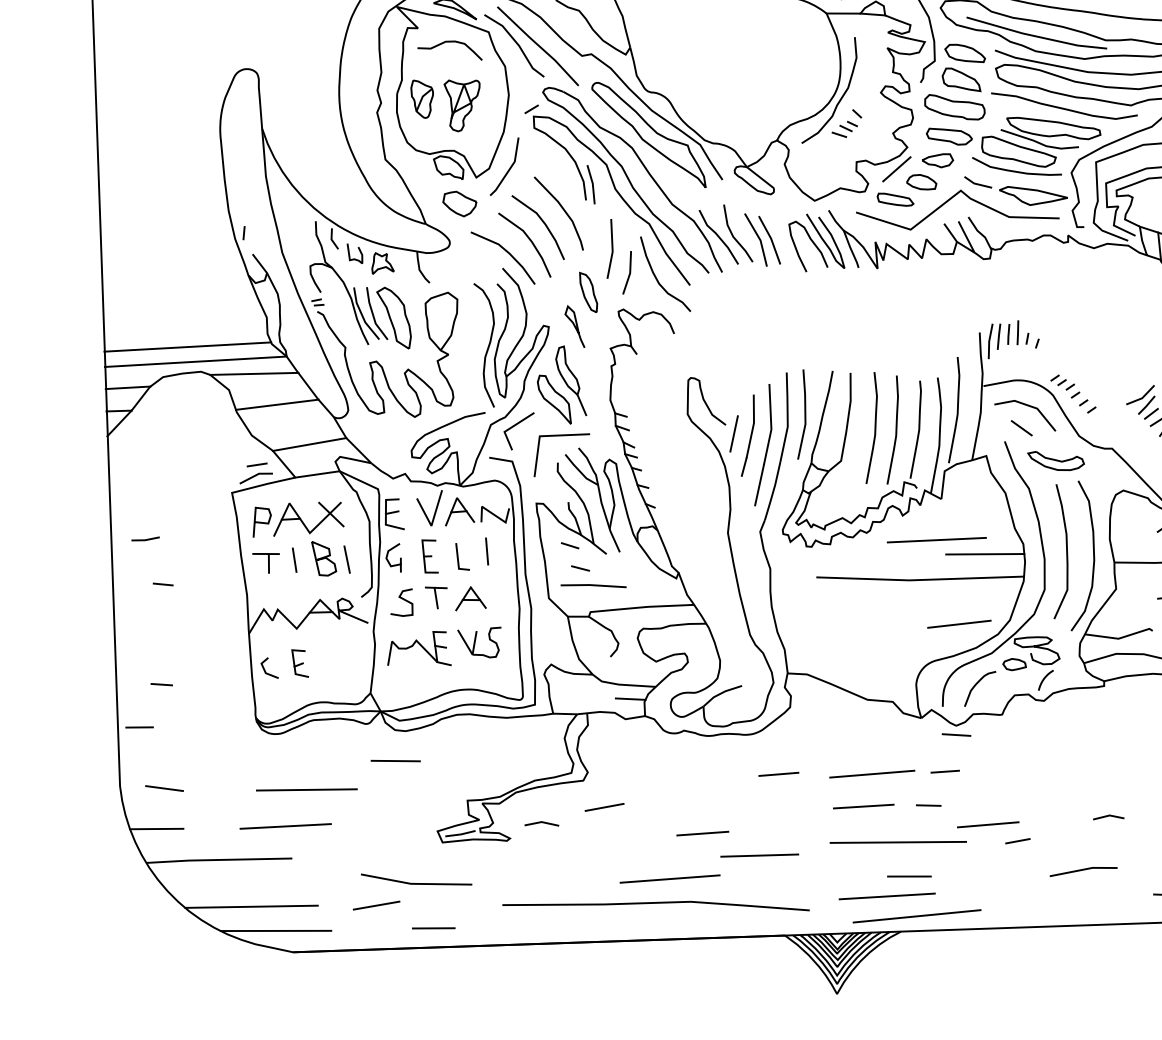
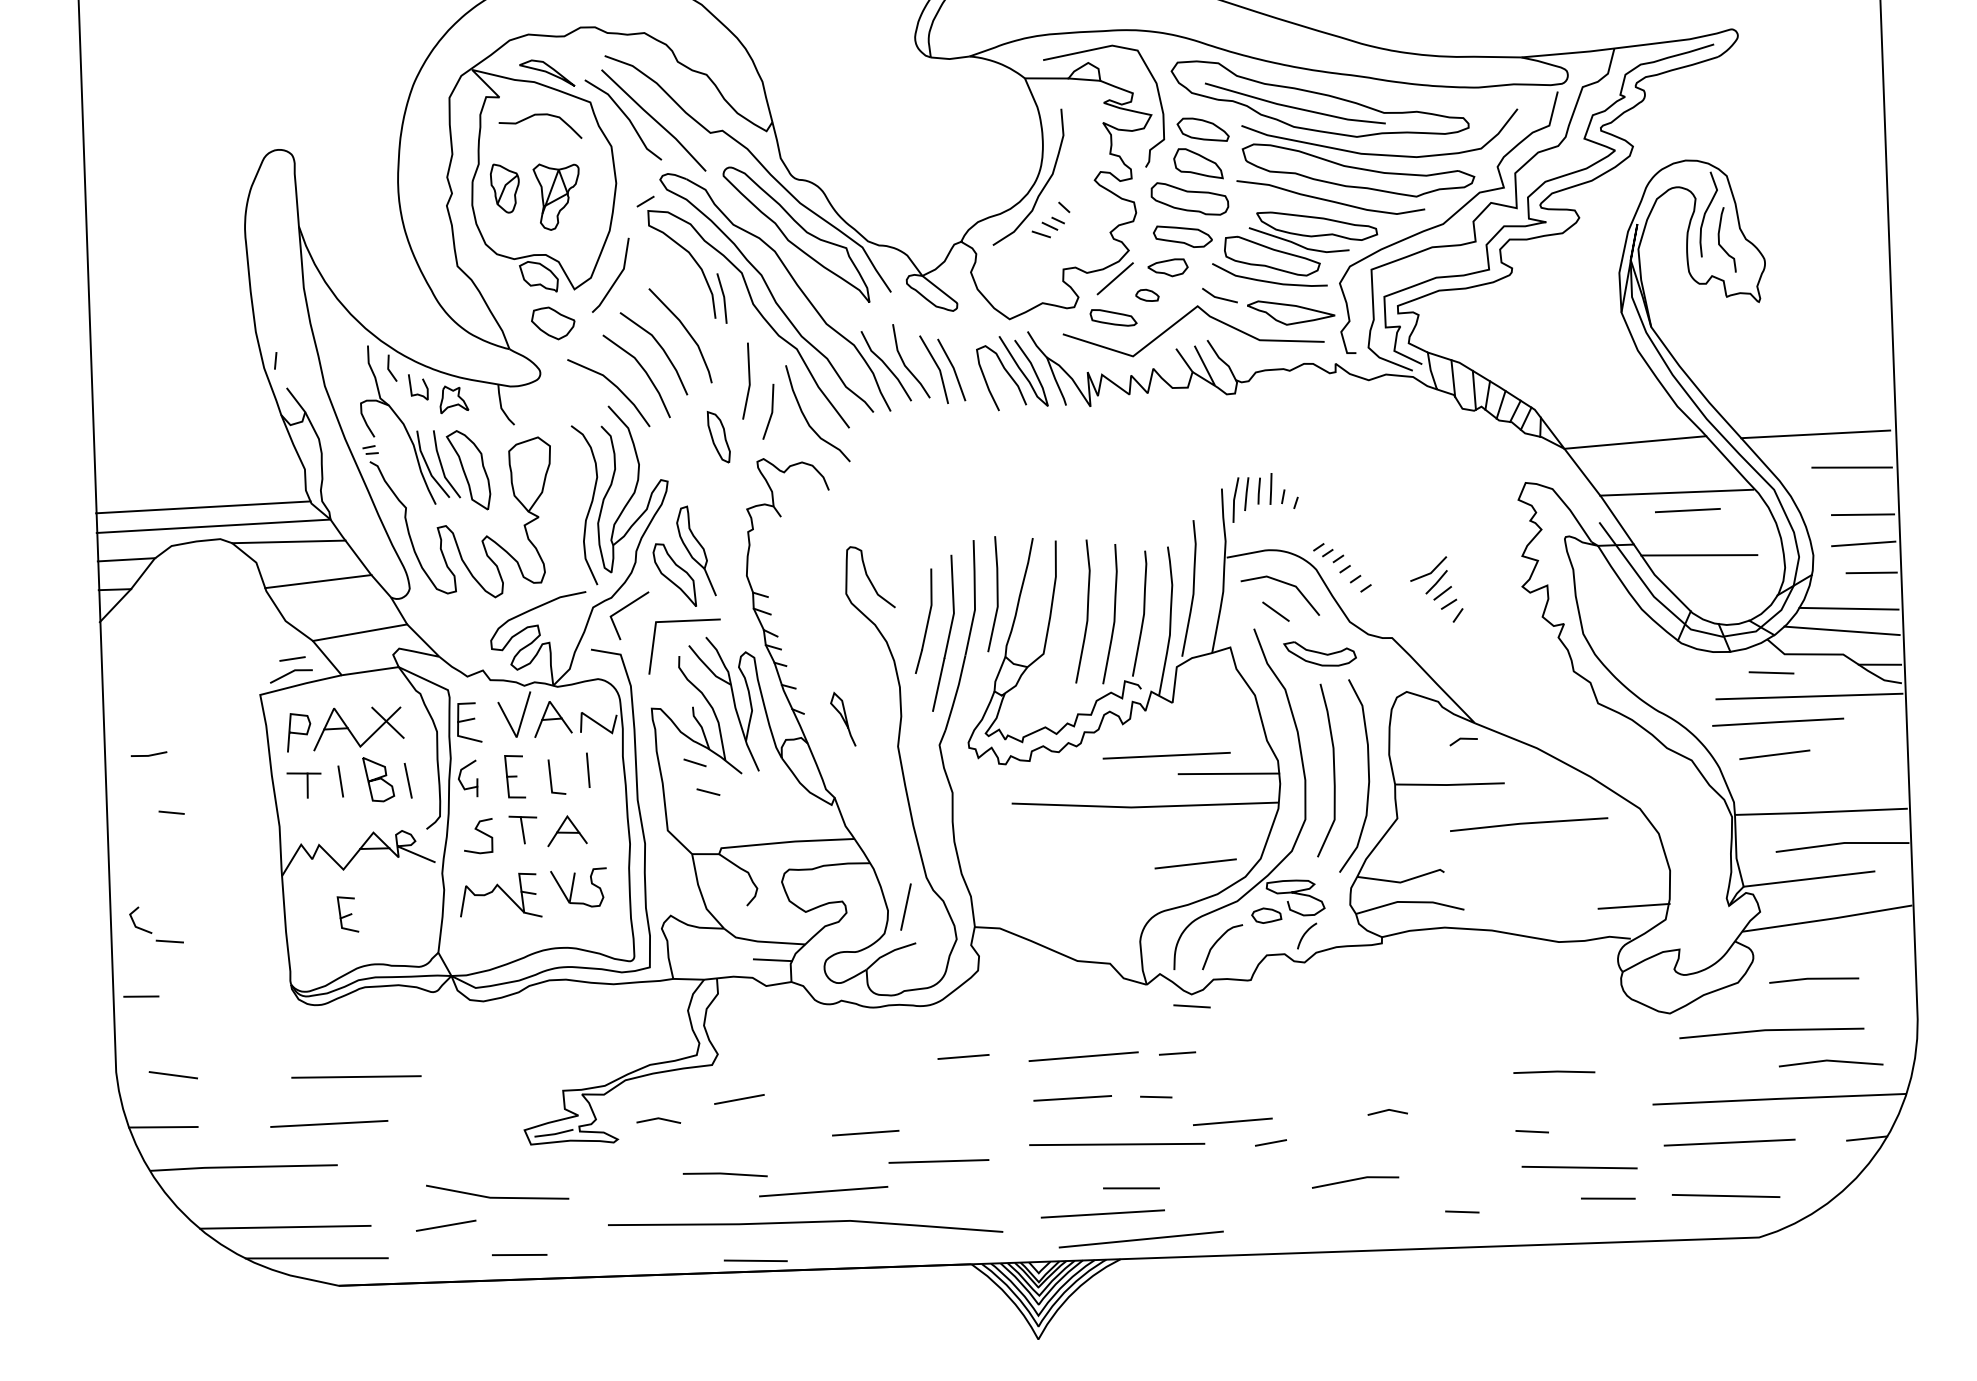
part: (921, 182) -> (1147, 295), size x0.6
curve: (575, 326) -> (843, 718), moved
line: (733, 433) -> (905, 906), moved
line: (593, 585) -> (724, 1174), moved
line: (264, 669) -> (134, 921), moved
line: (395, 760) -> (755, 1260), moved

